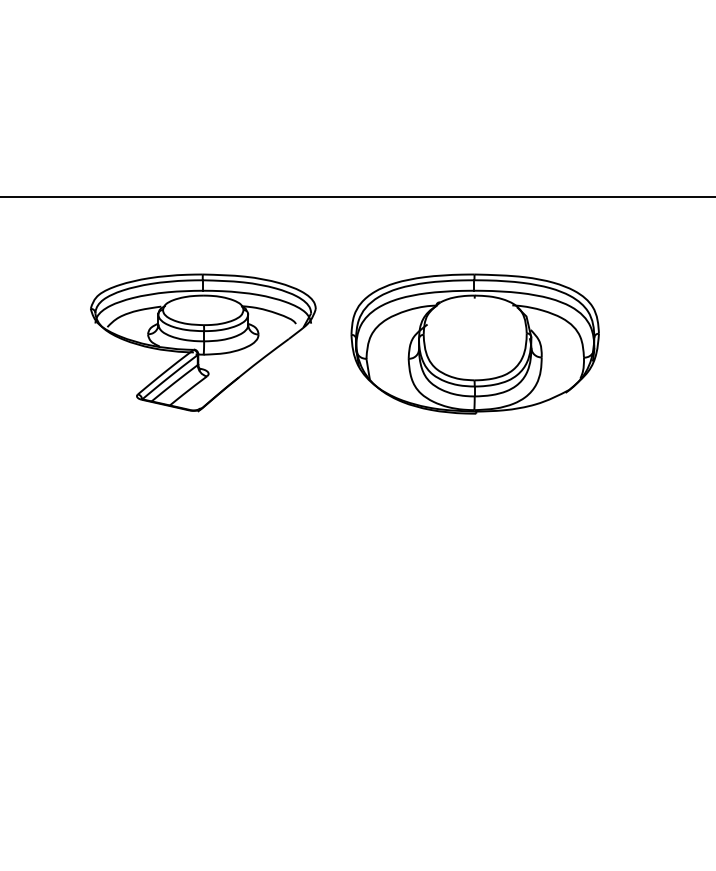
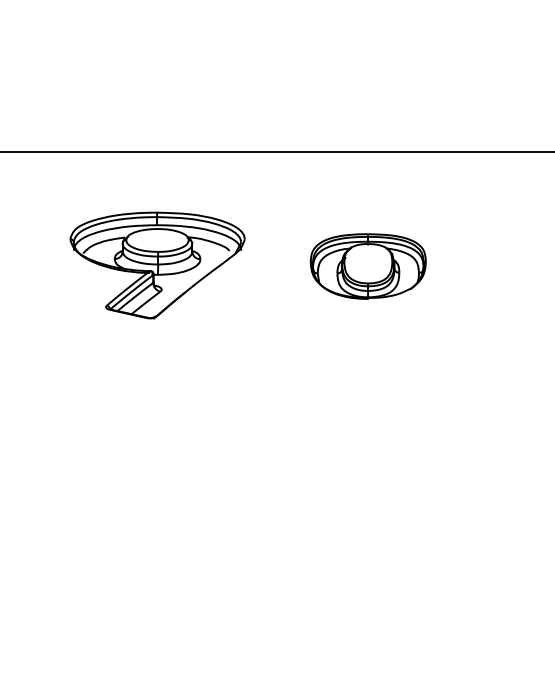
part: (474, 343) -> (367, 266), size x0.6

